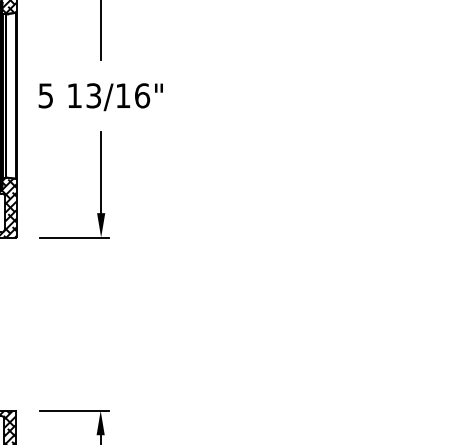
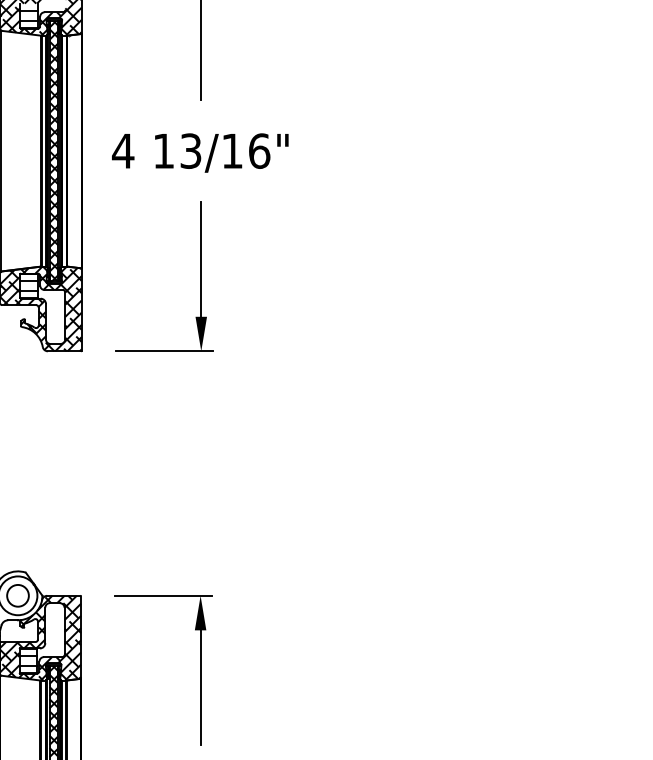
text: (46, 96) -> (123, 151), 5 -> 4

